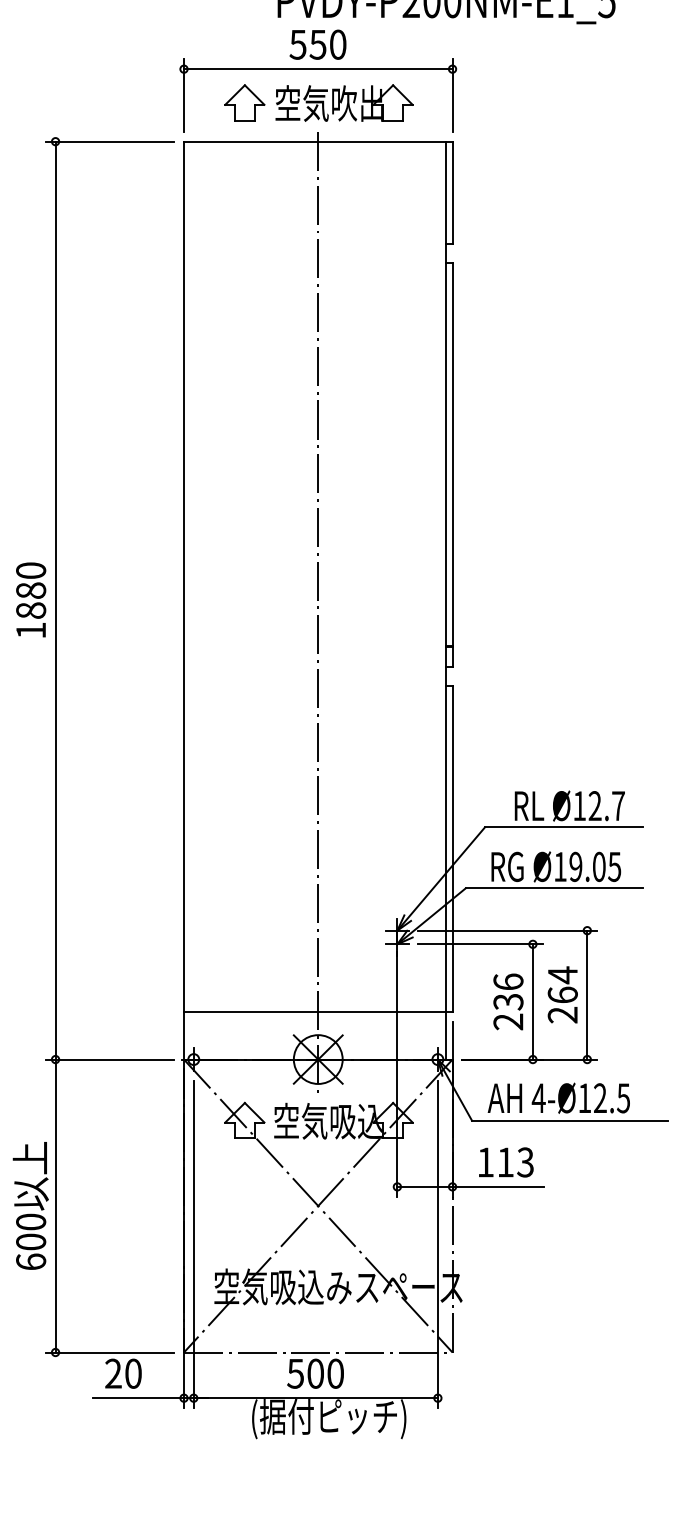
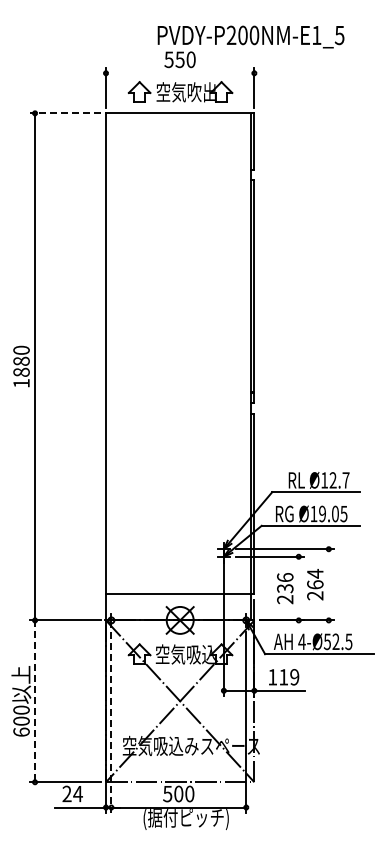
line: (318, 69) -> (180, 73), removed
line: (108, 141) -> (64, 113), solid -> dashed
line: (318, 612) -> (180, 373), removed
line: (586, 994) -> (328, 584), removed
line: (532, 1001) -> (298, 588), removed
text: (583, 1097) -> (326, 641), 4-Ø12.5 -> 4-Ø52.5
text: (525, 1162) -> (294, 677), 113 -> 119
line: (56, 1206) -> (35, 701), solid -> dashed
line: (193, 1244) -> (111, 722), solid -> dashed
text: (132, 1372) -> (77, 793), 20 -> 24

